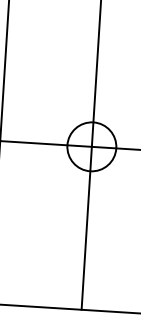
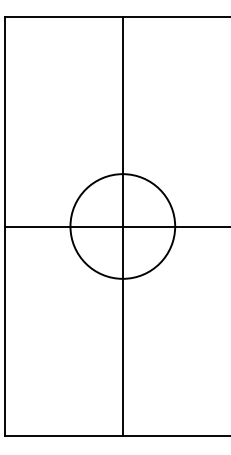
circle: (91, 146) -> (122, 226), size x1.67

